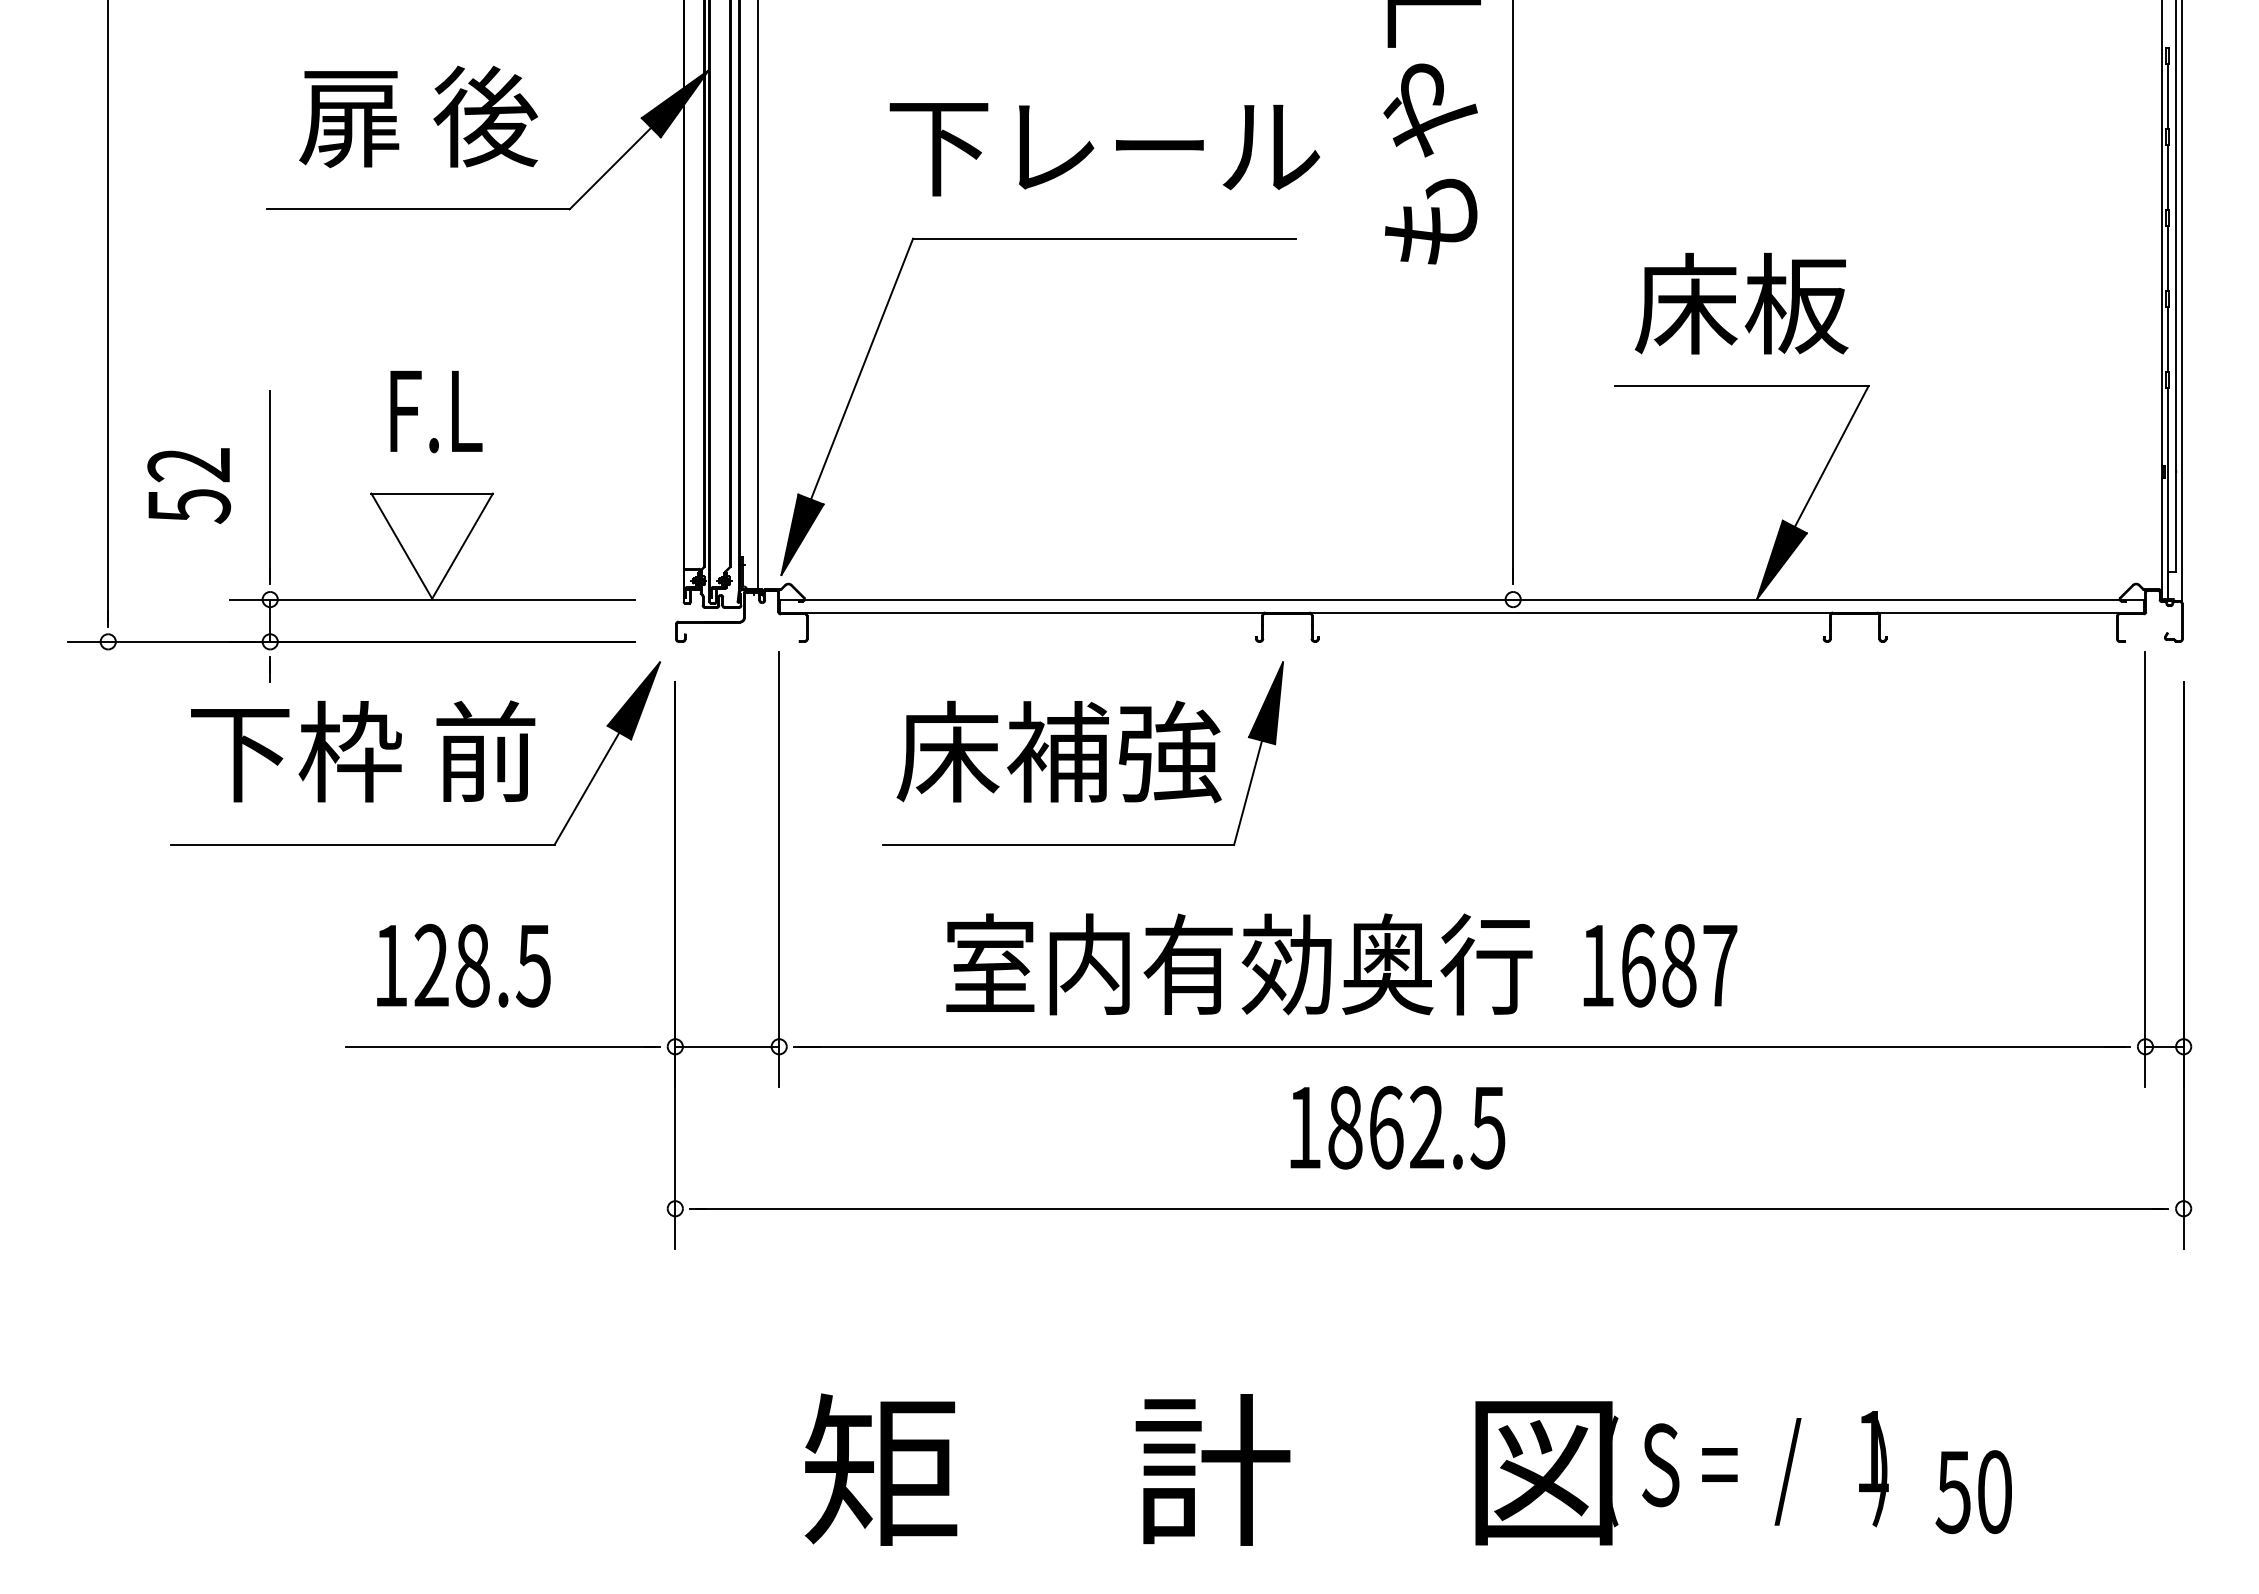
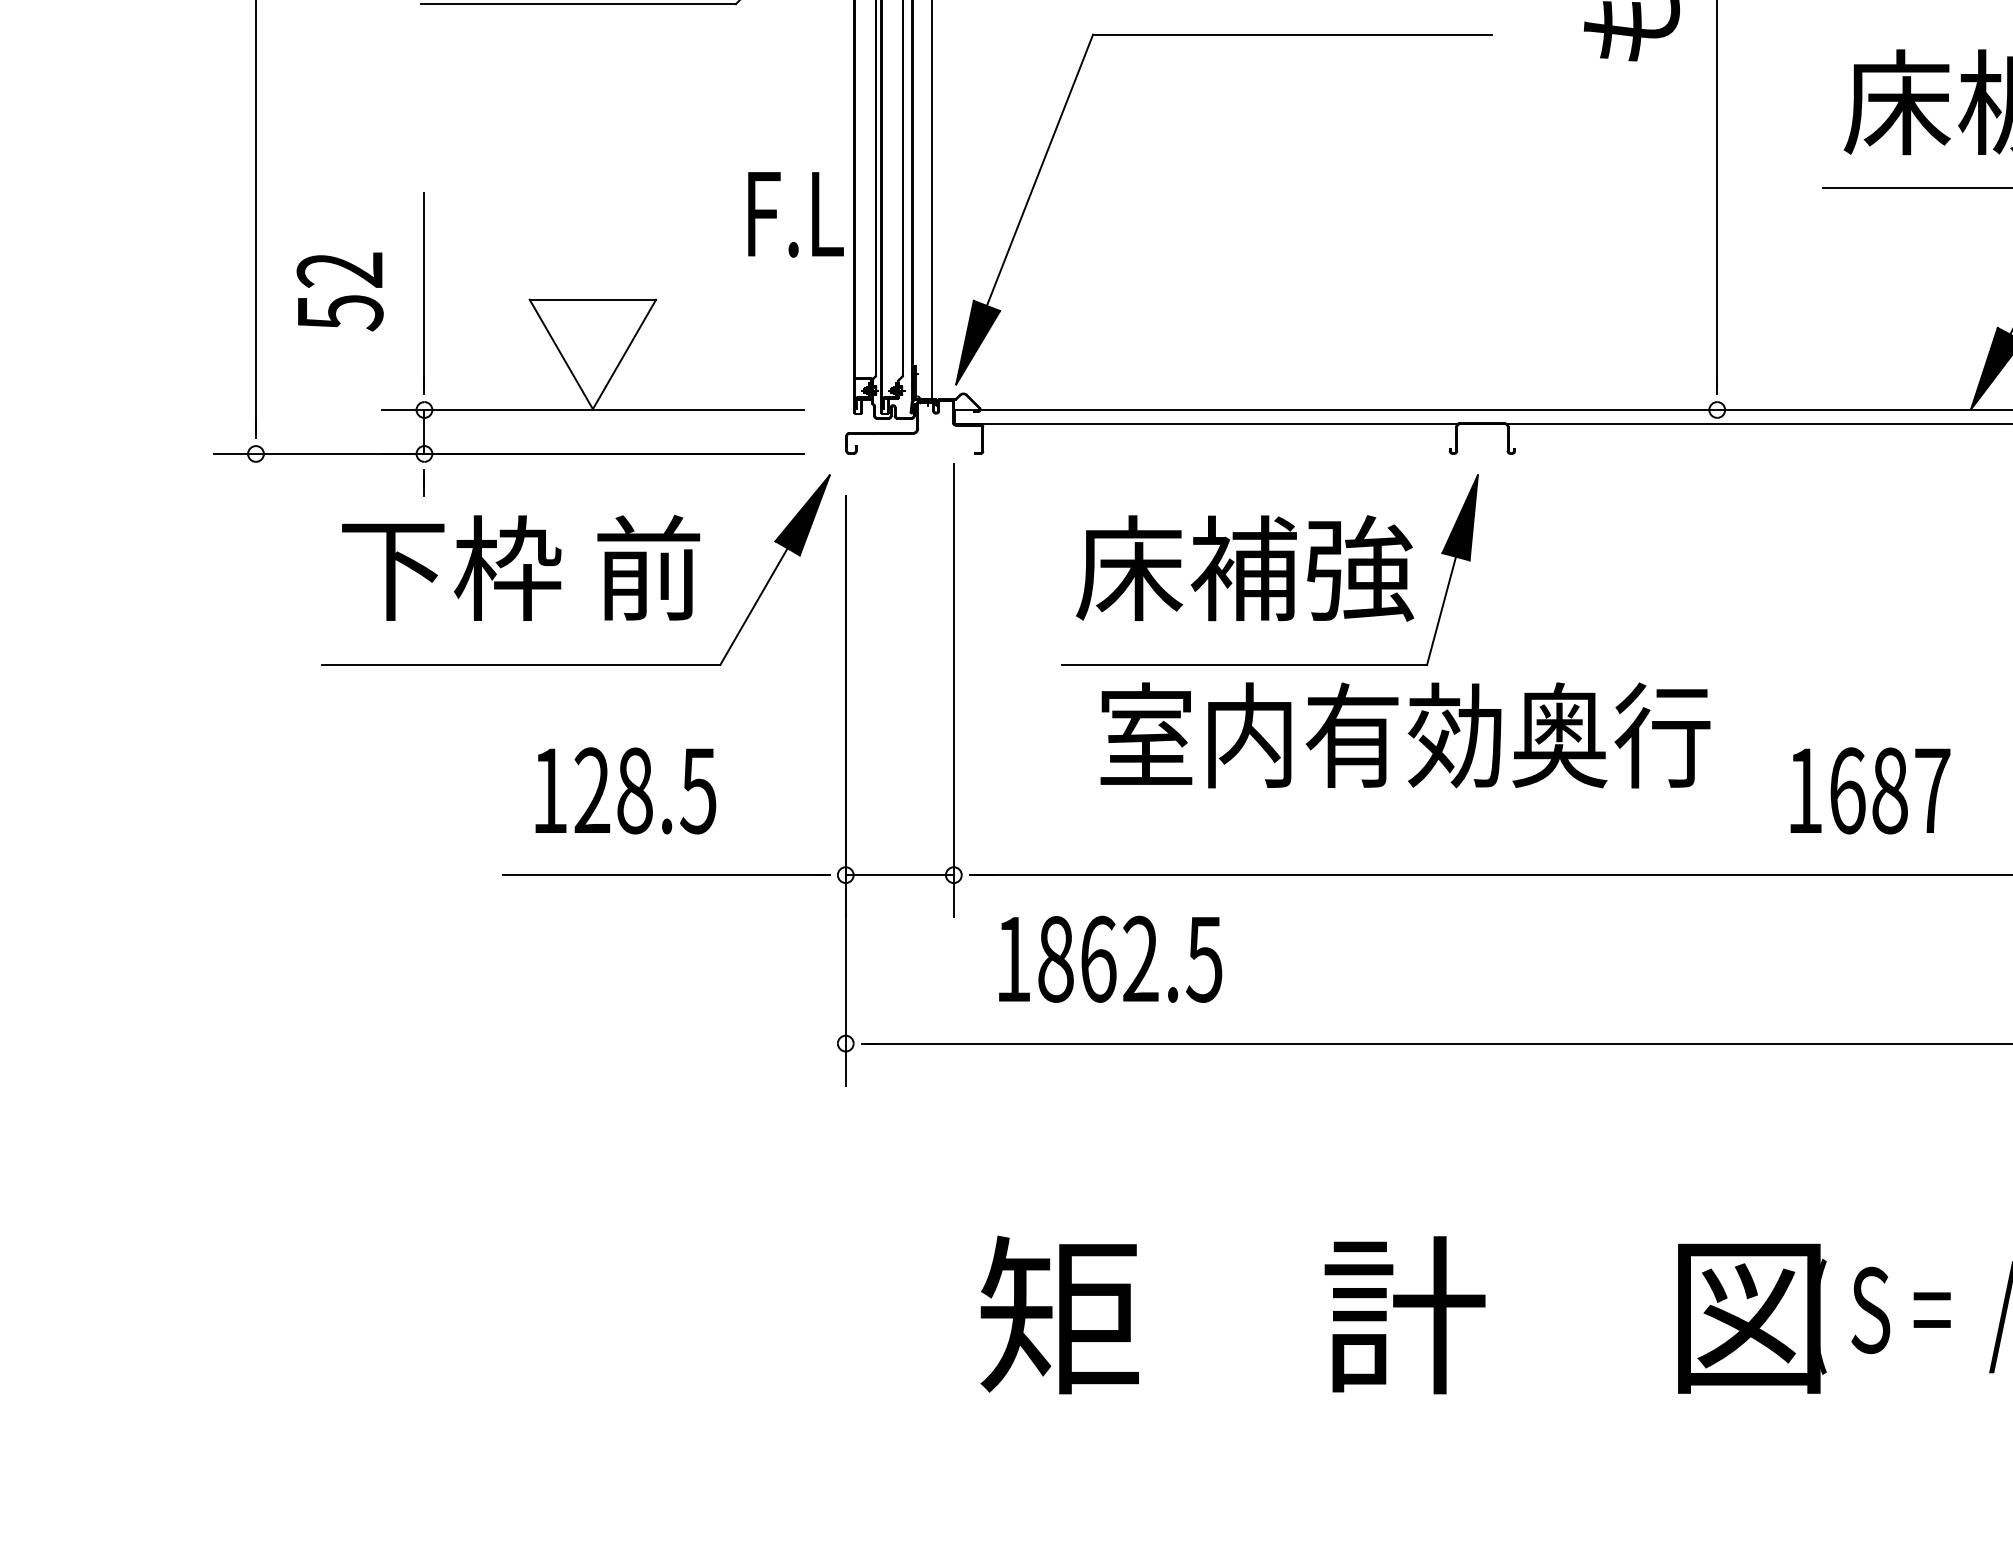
text: (436, 412) -> (796, 215), moved
text: (1239, 964) -> (1405, 735), moved
text: (1397, 1127) -> (1110, 959), moved

